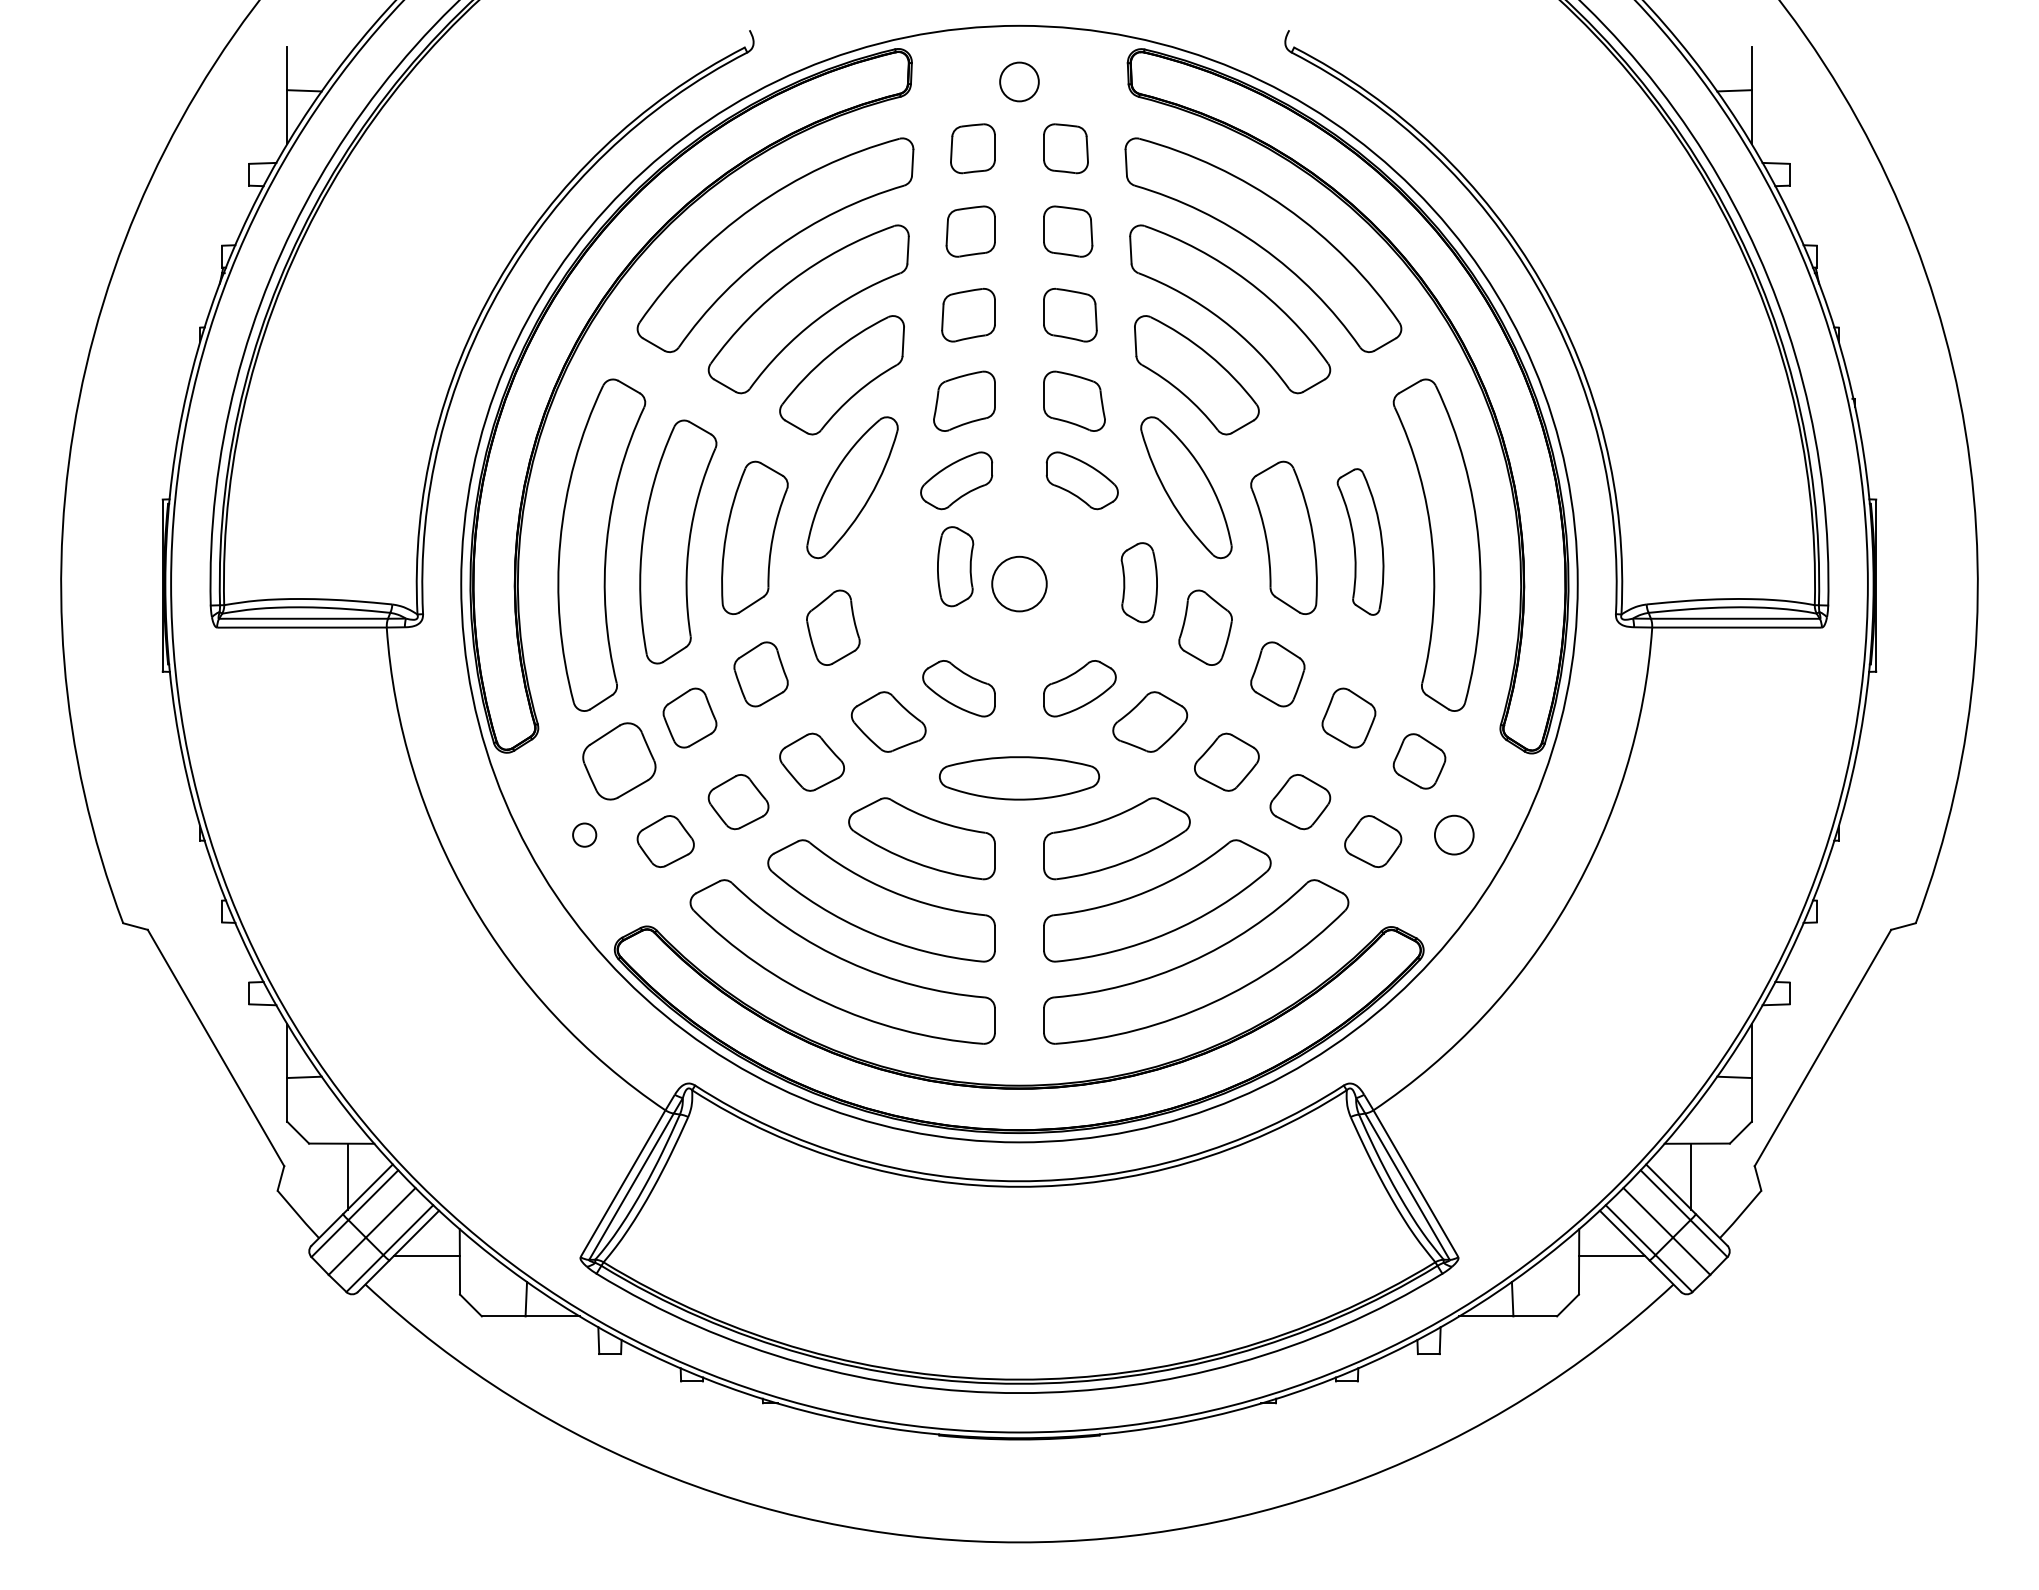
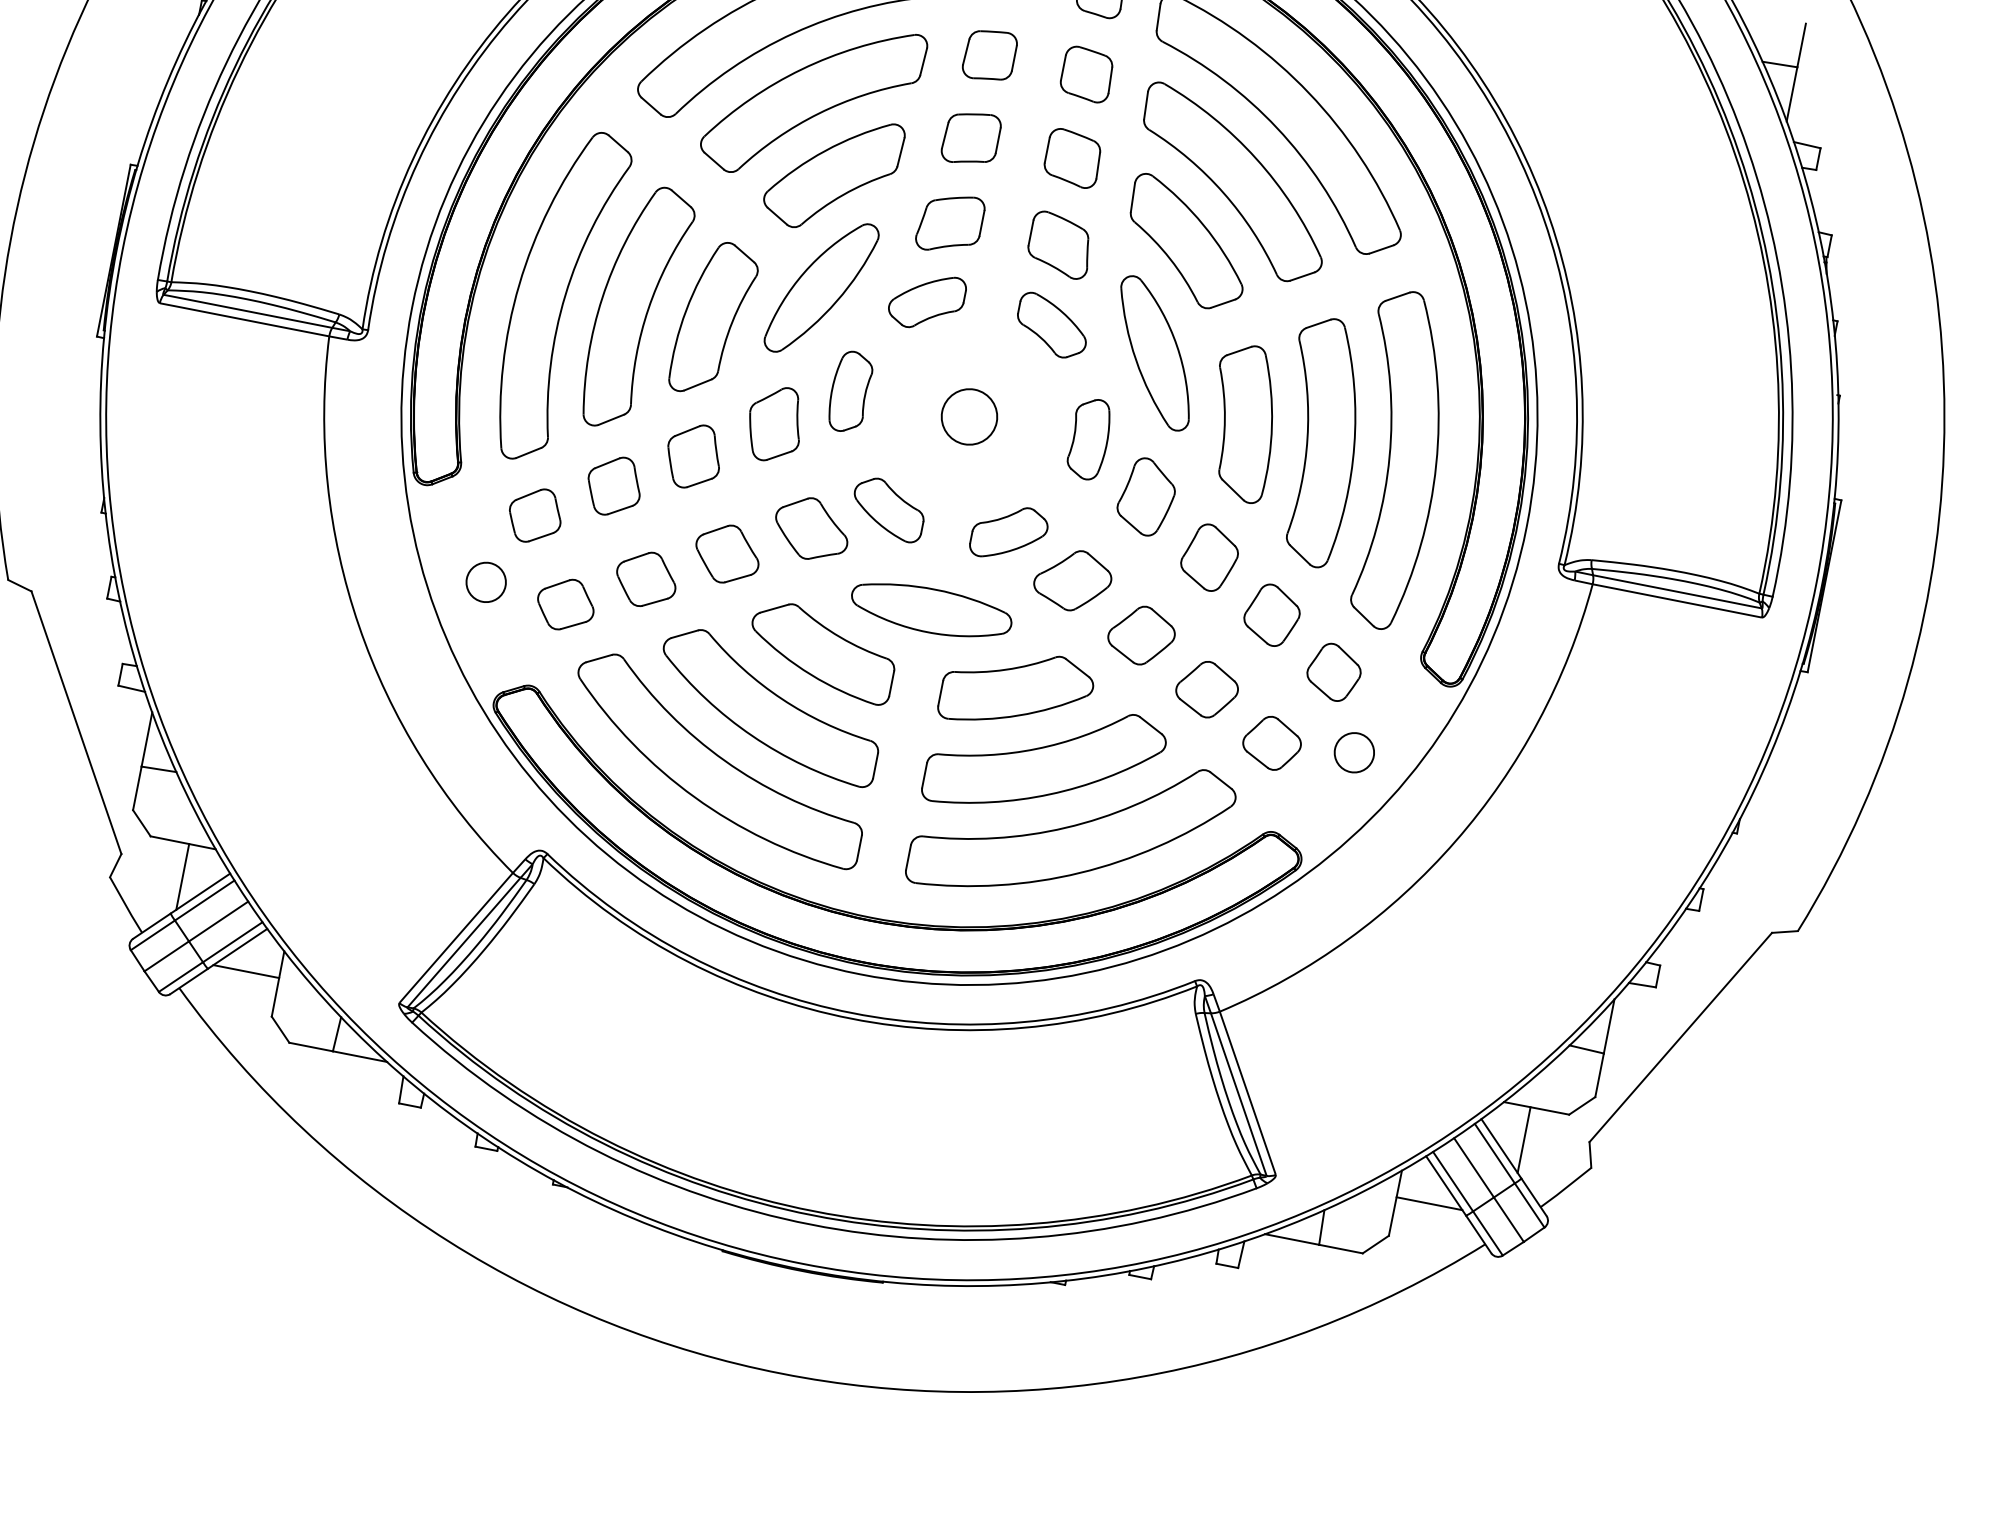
part: (1360, 541) -> (1318, 441), size x1.67
part: (955, 566) -> (850, 391), moved
part: (619, 761) -> (535, 515), size x0.71
circle: (584, 834) -> (486, 581), size x1.67

